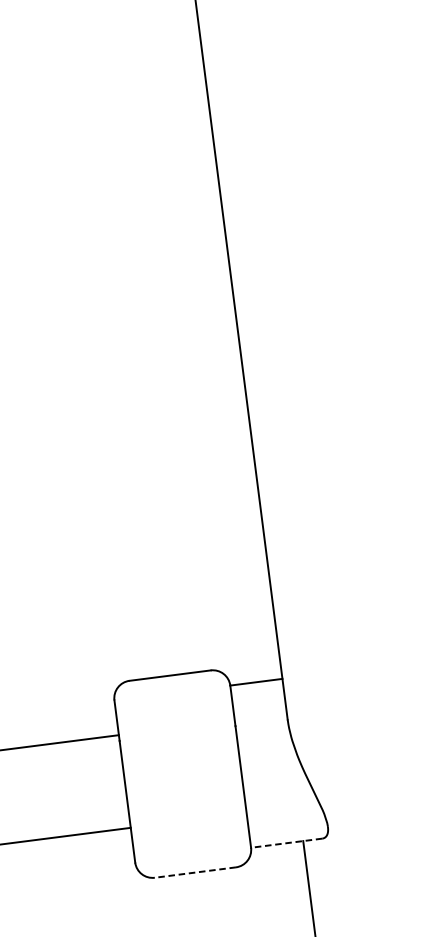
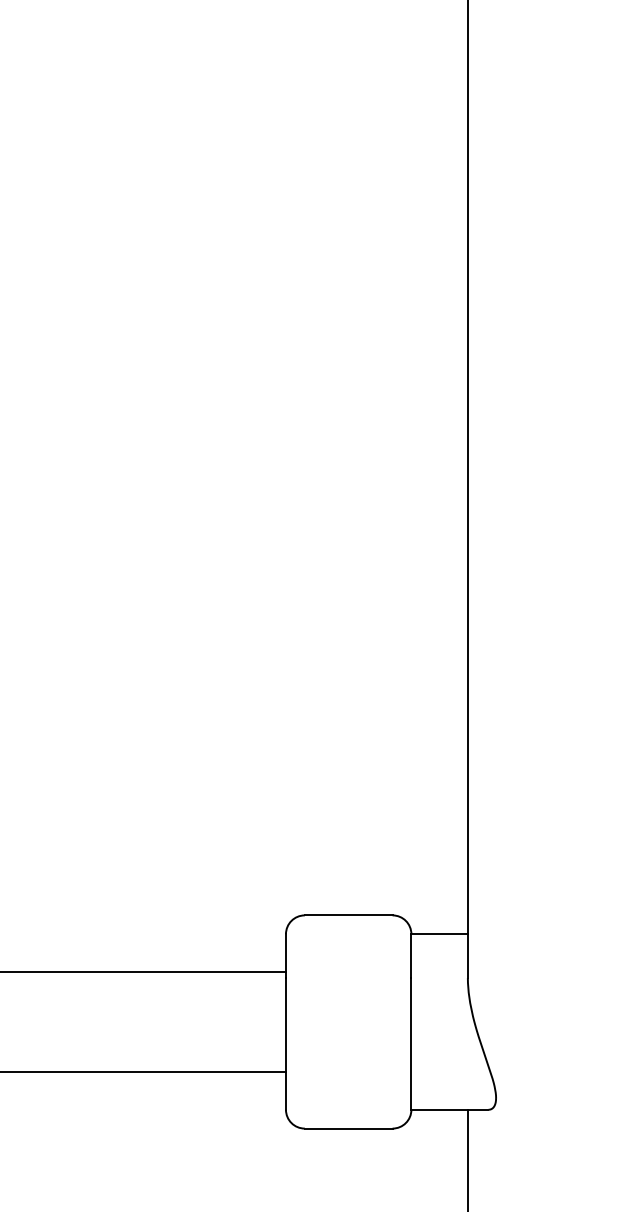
line: (286, 842) -> (449, 1109), dashed -> solid
line: (195, 872) -> (348, 1128), dashed -> solid

